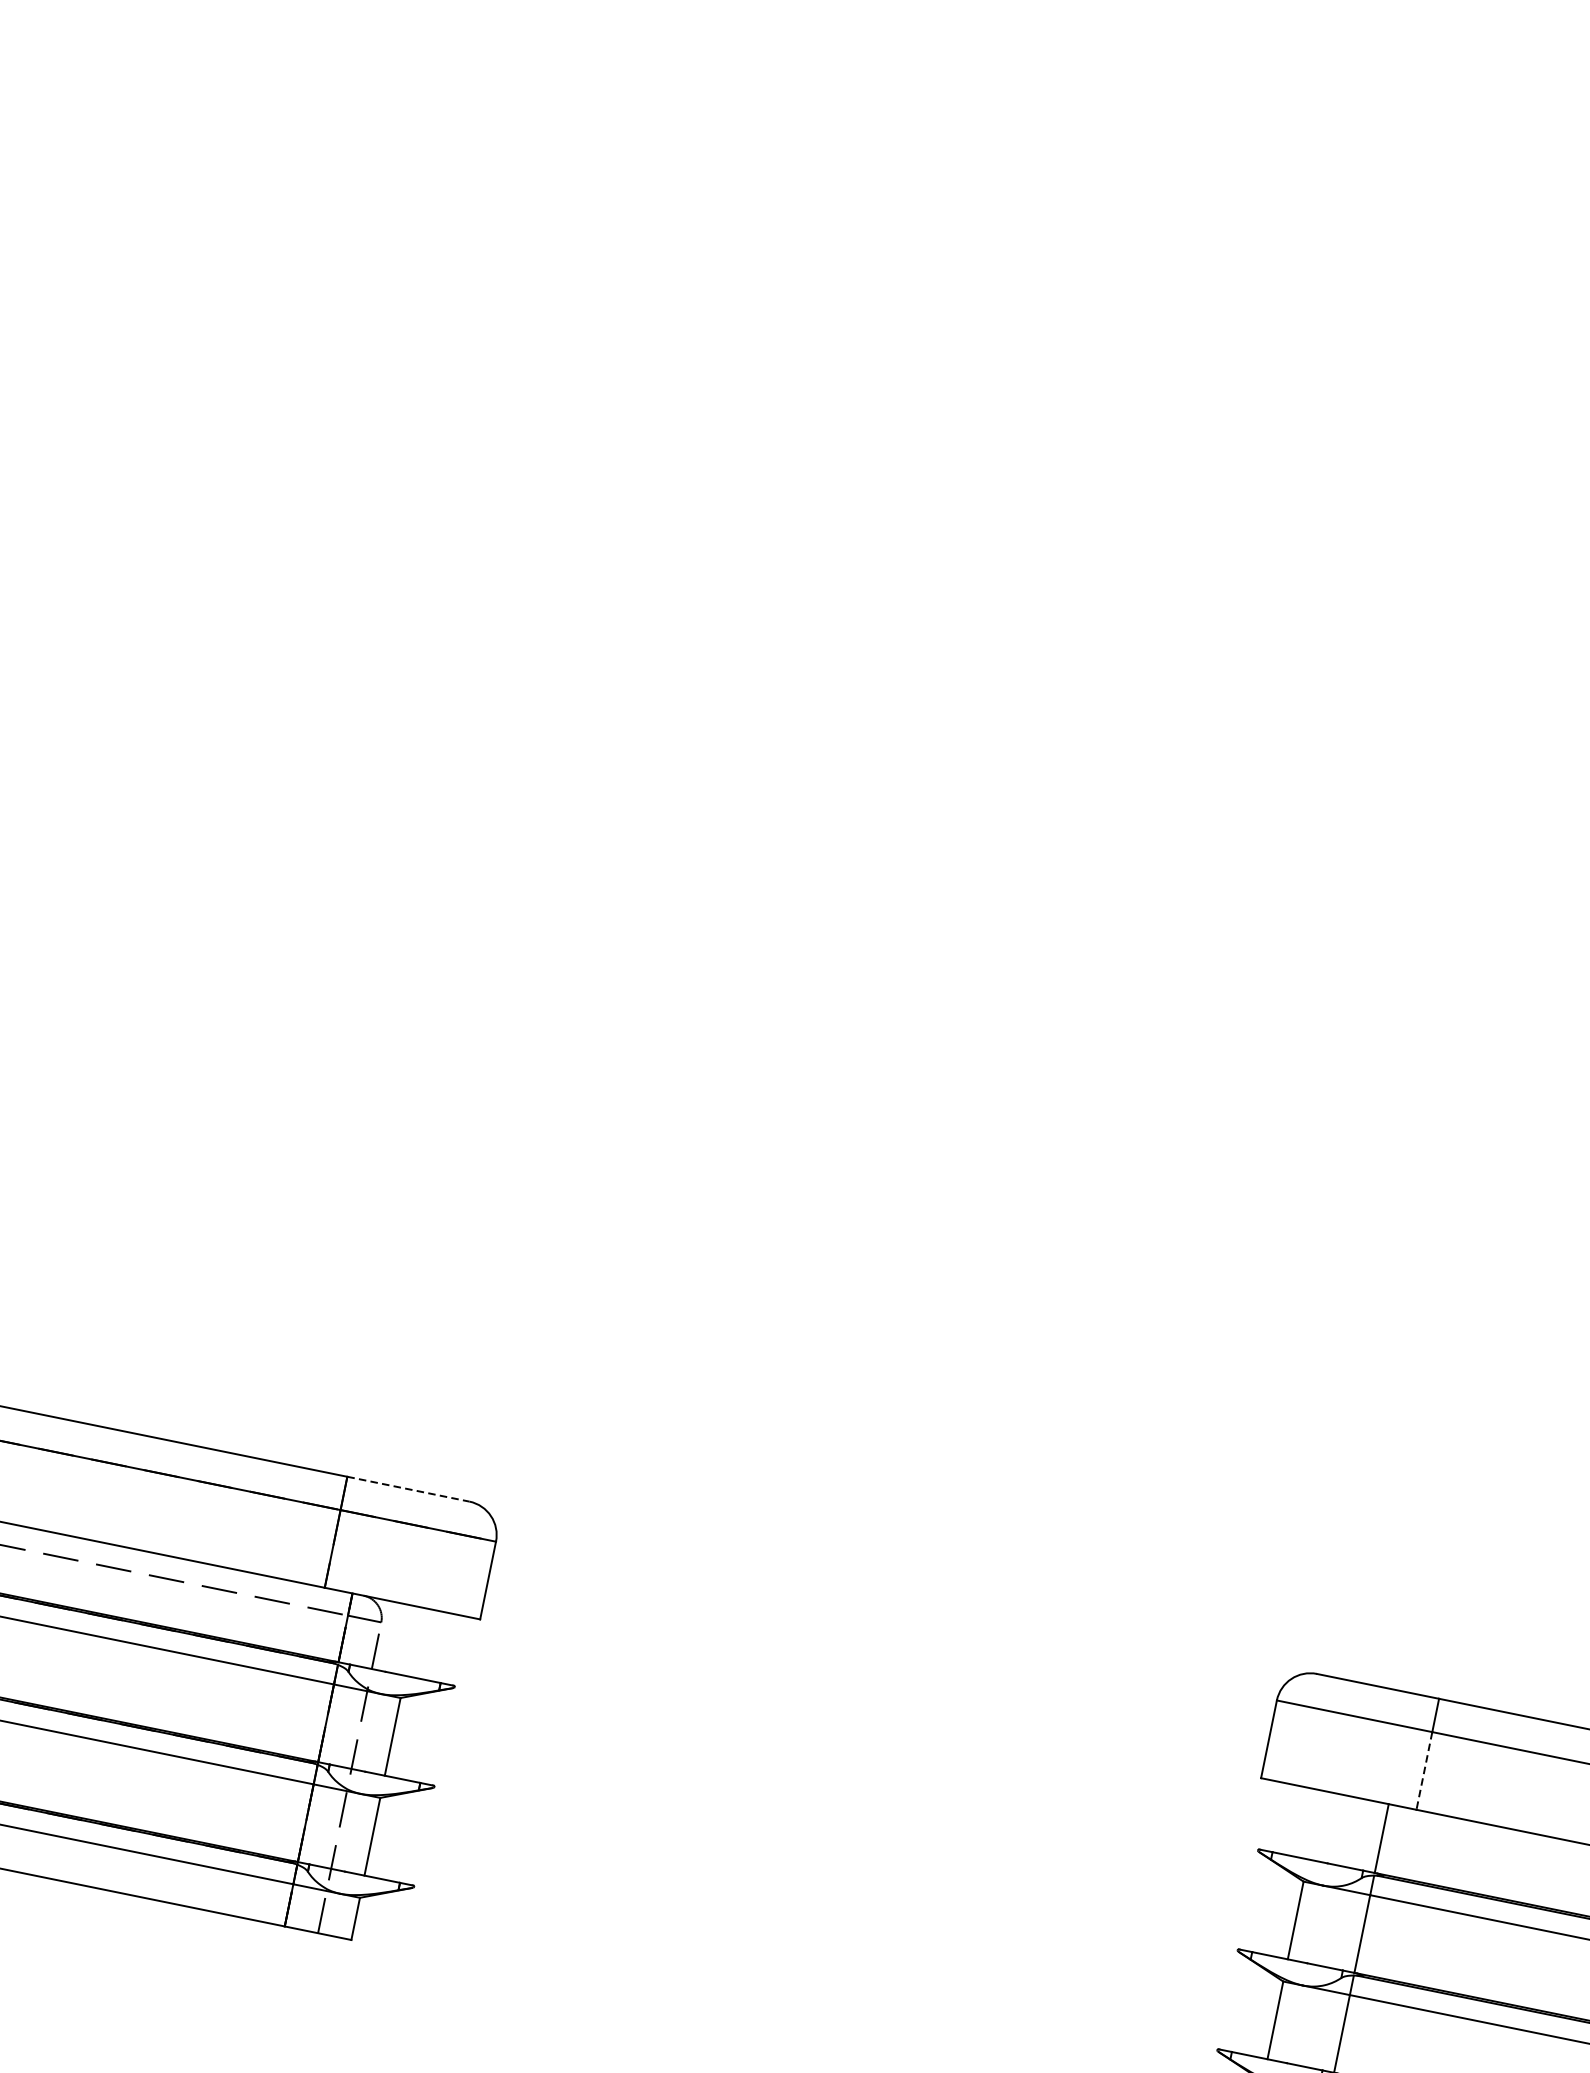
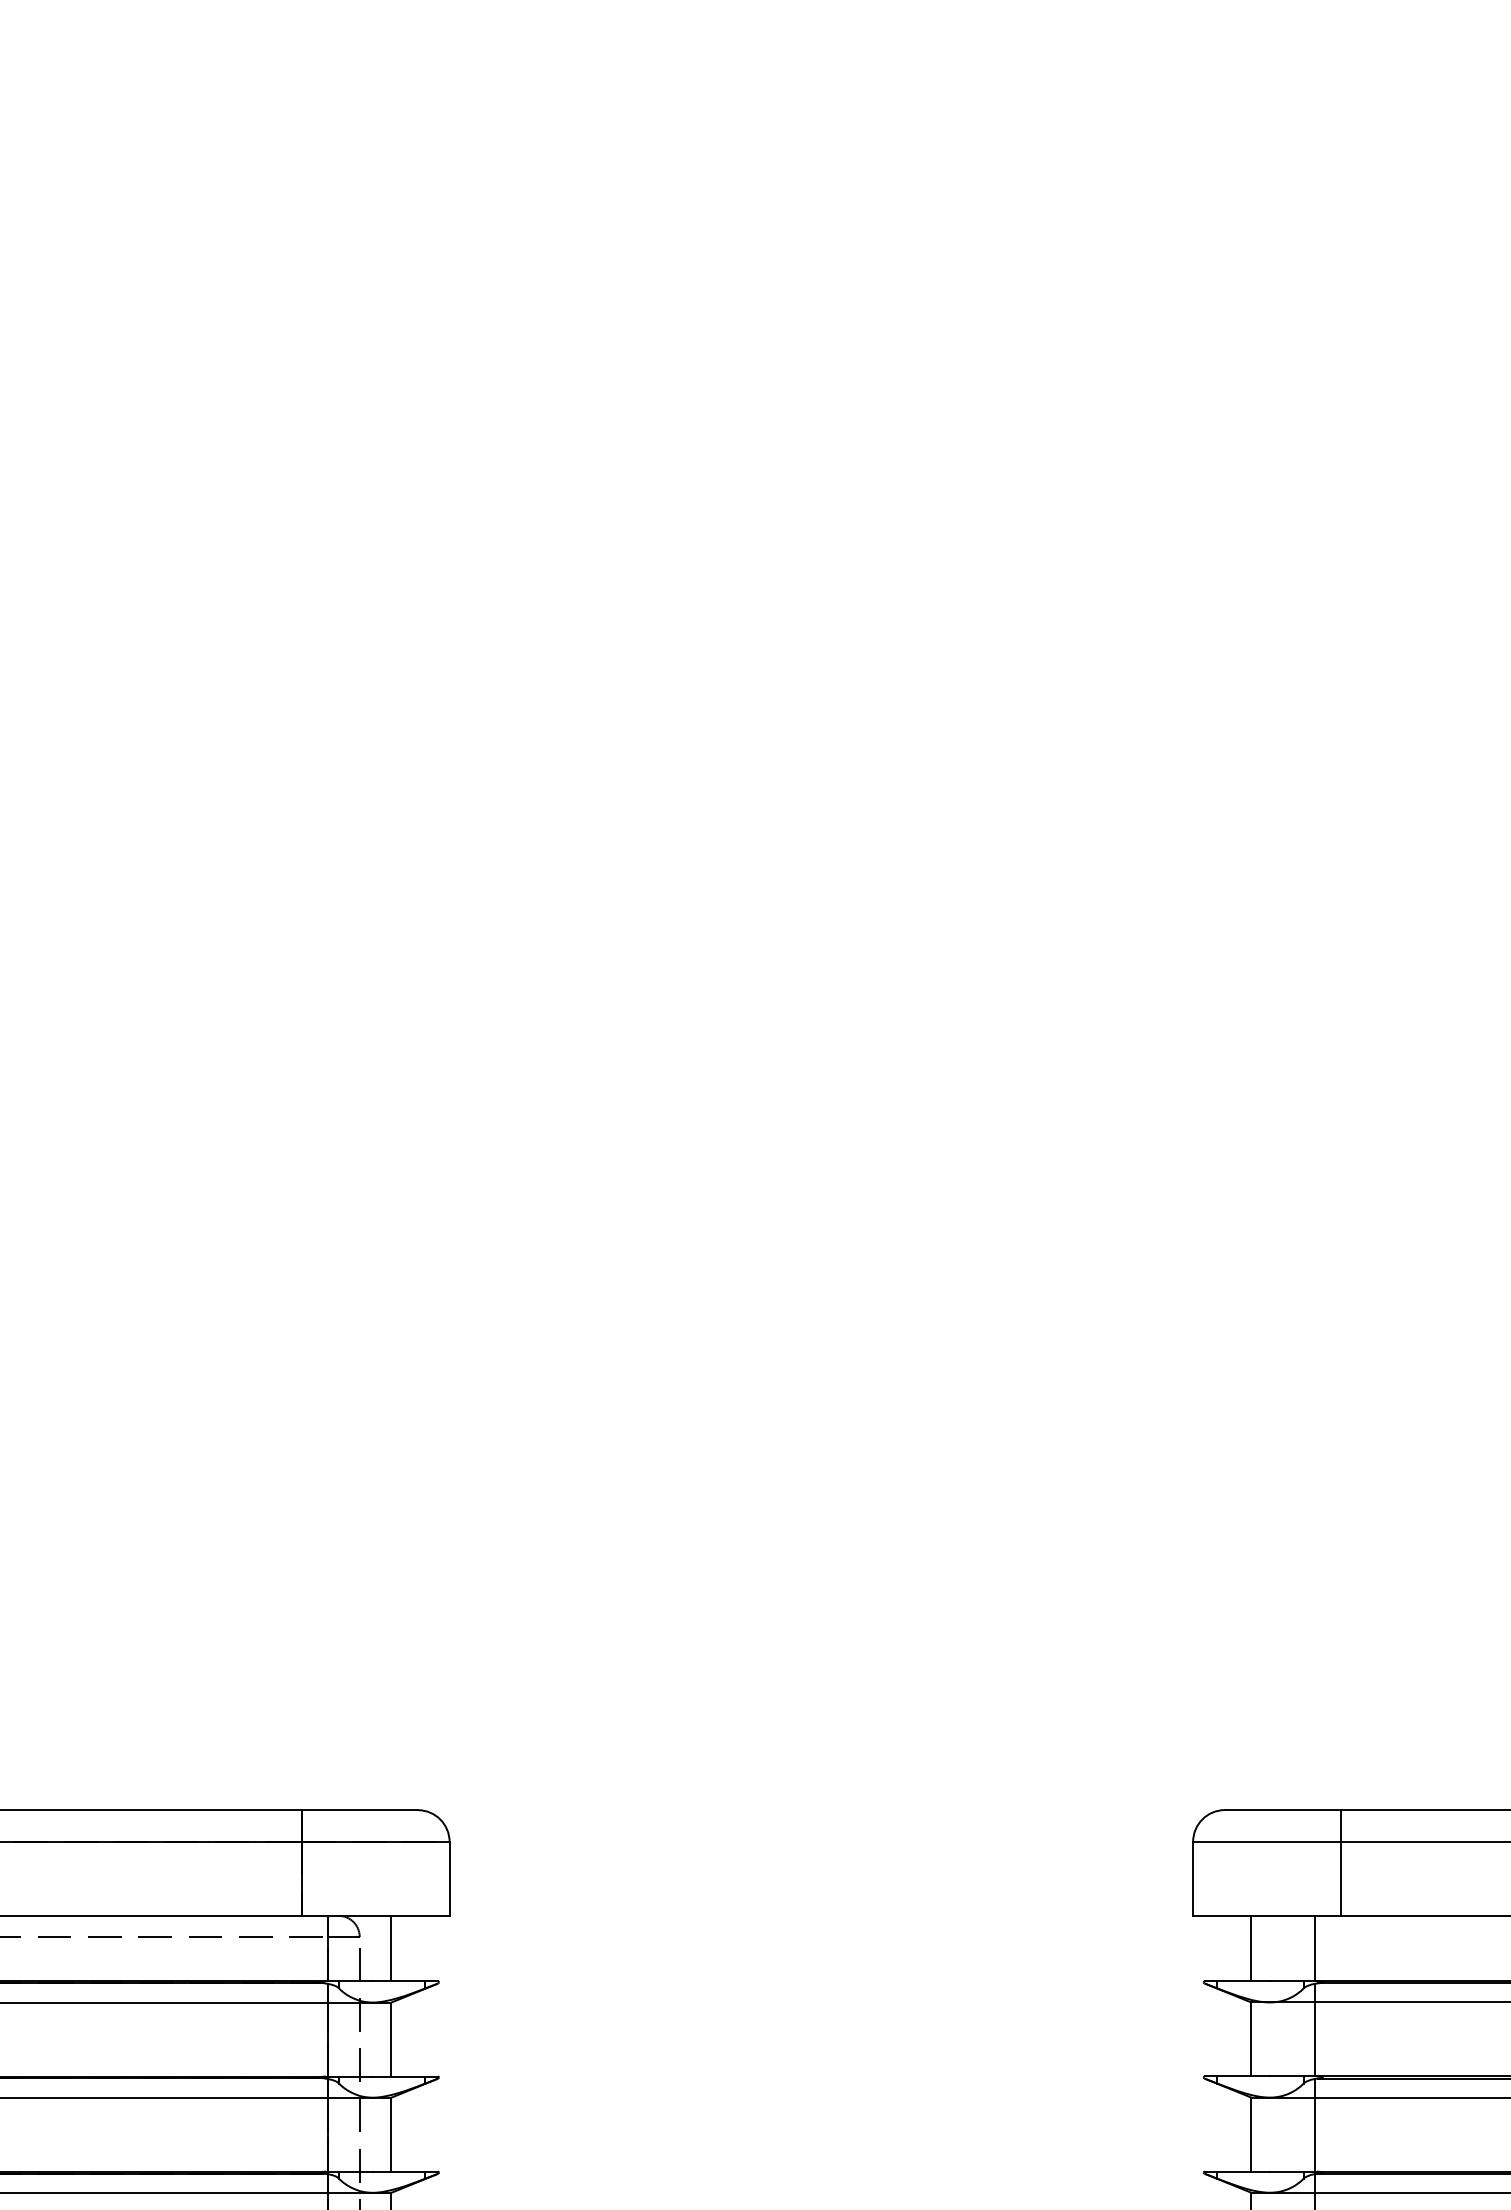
line: (409, 1489) -> (360, 1810), dashed -> solid
line: (412, 1641) -> (391, 1948), added
line: (1424, 1770) -> (1341, 1878), dashed -> solid
line: (1315, 1825) -> (1251, 1948), added

